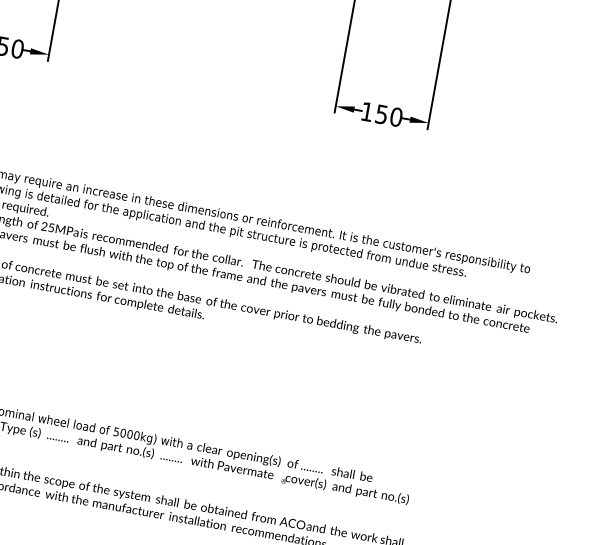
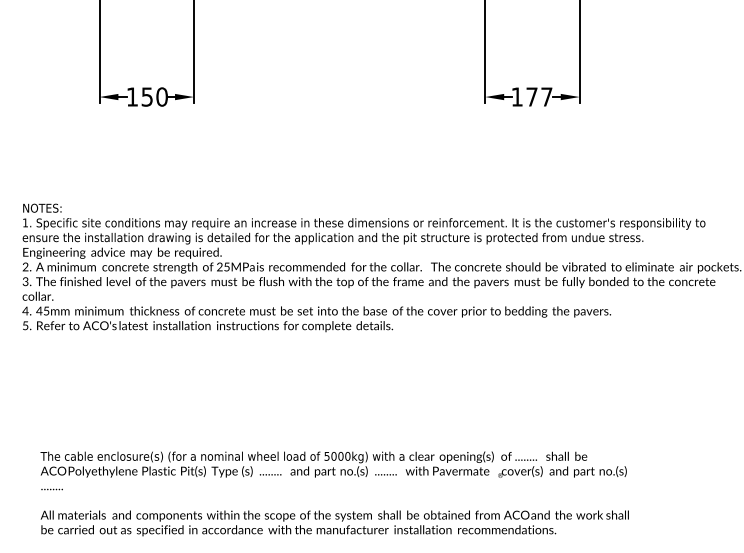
text: (389, 115) -> (539, 96), 150 -> 177

